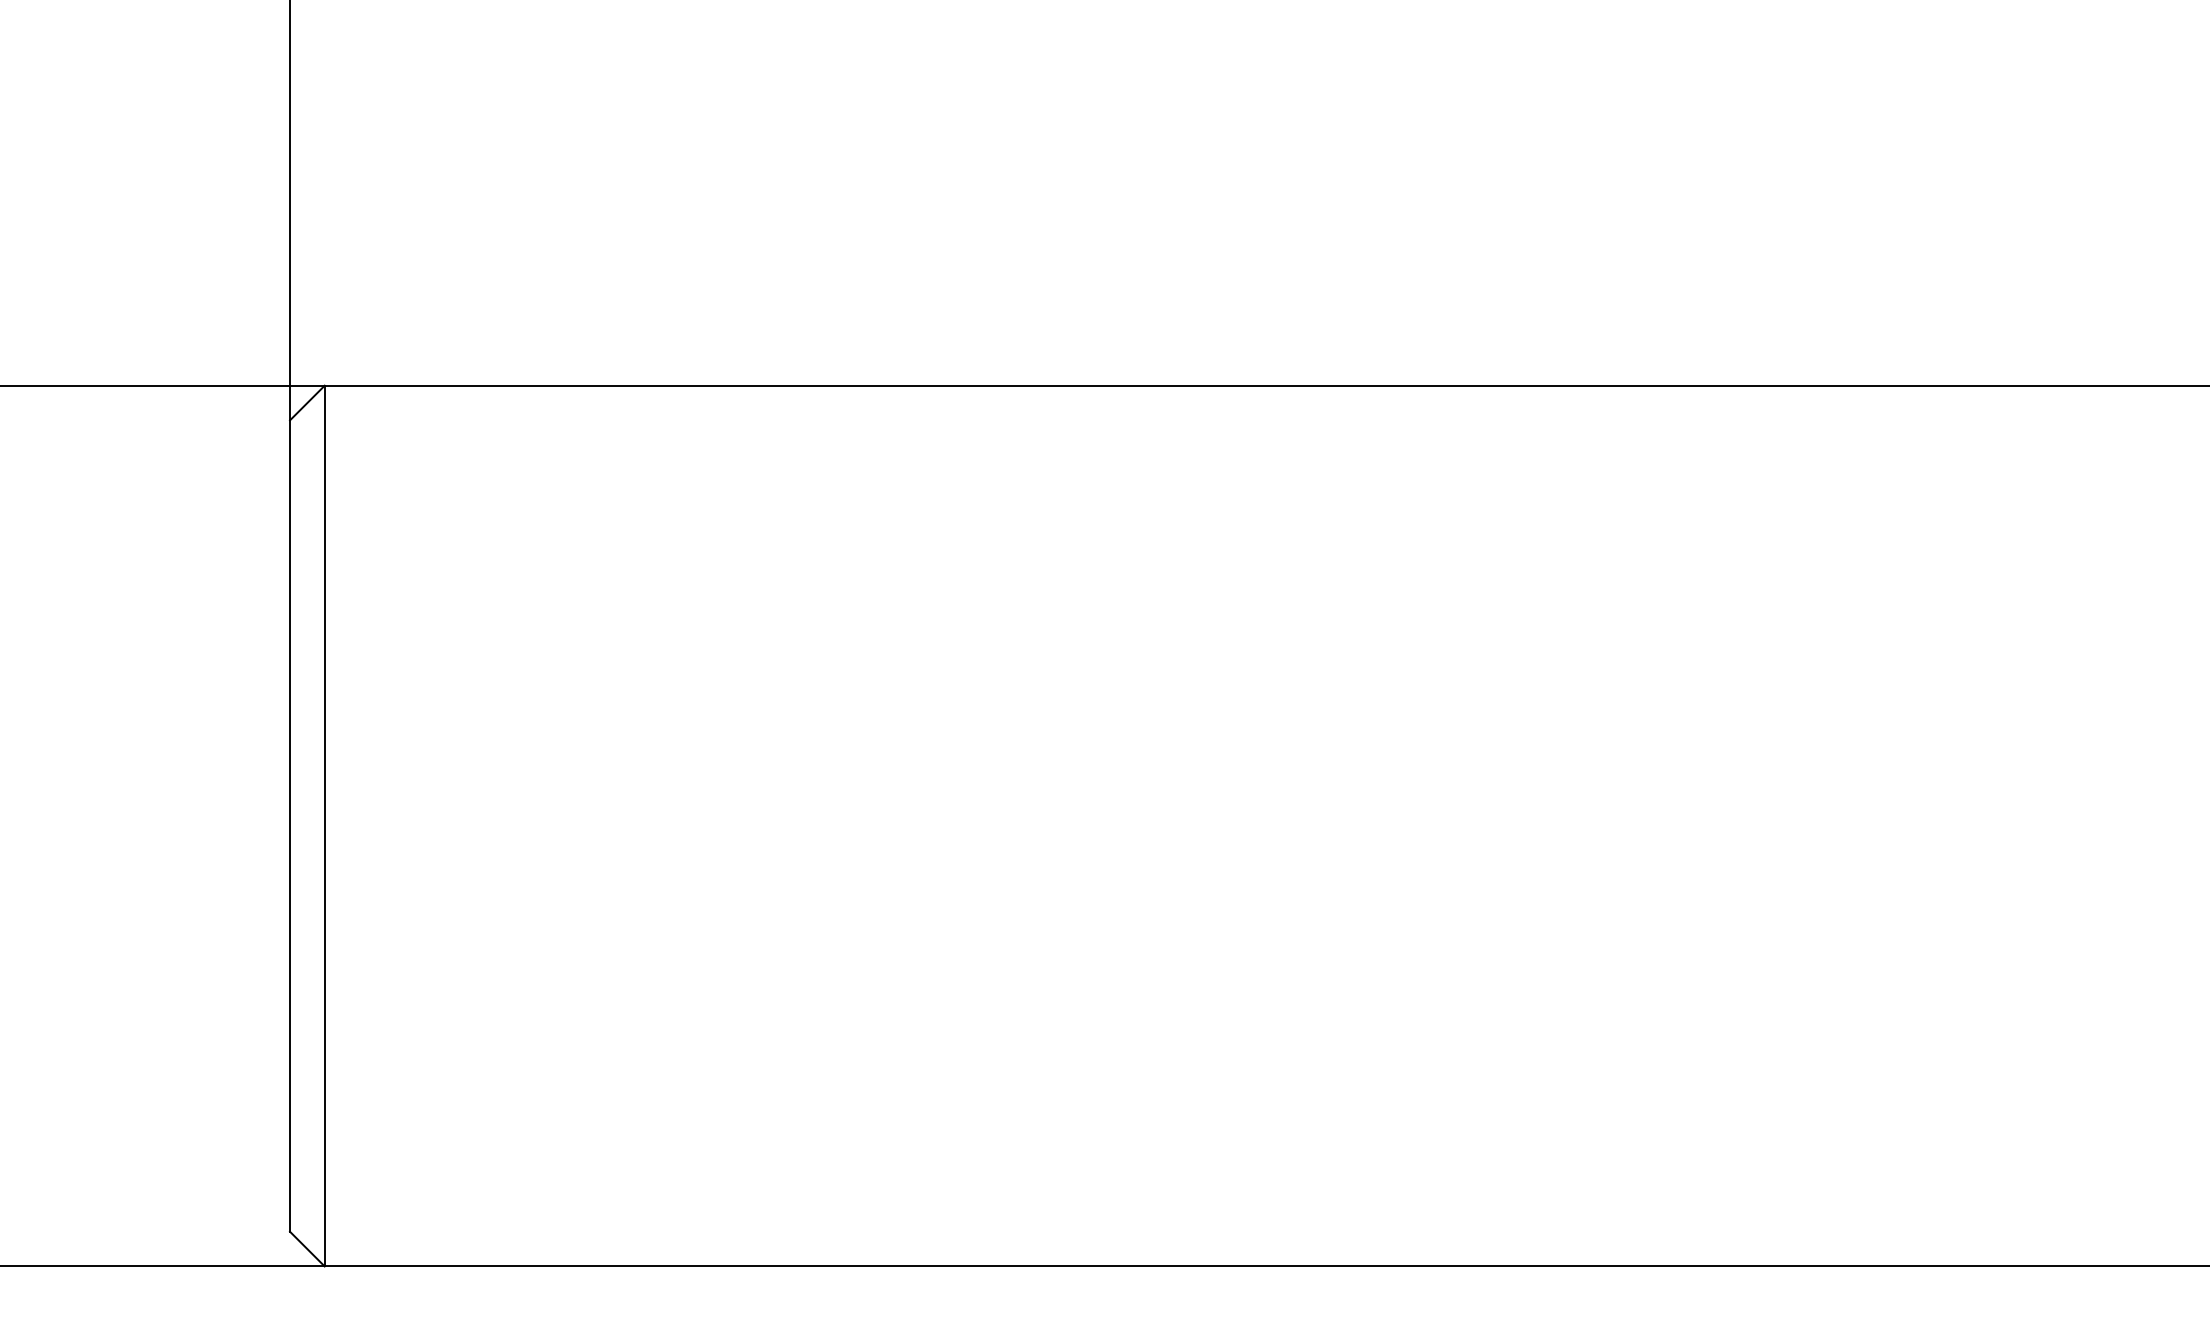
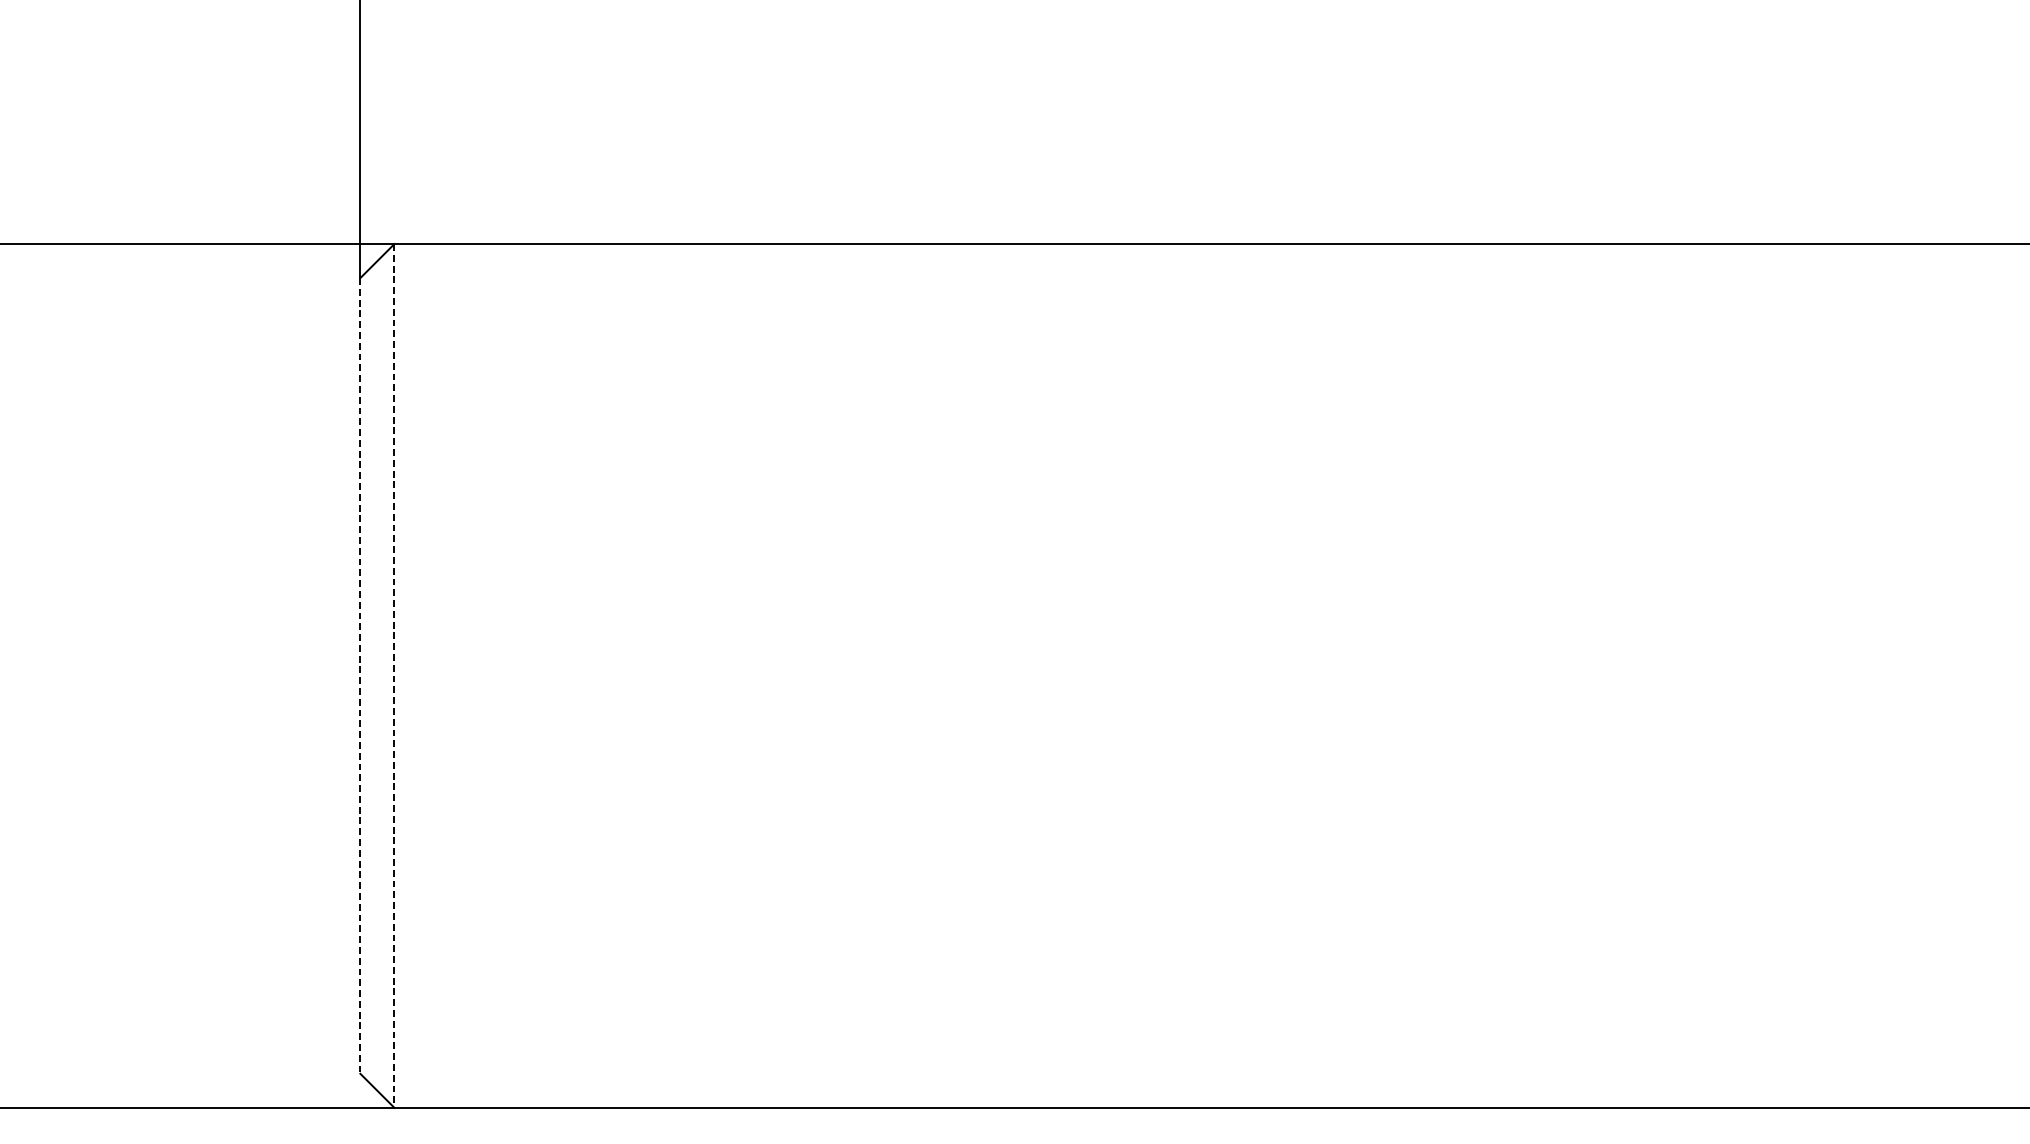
line: (290, 826) -> (360, 676), solid -> dashed
line: (324, 826) -> (394, 676), solid -> dashed

